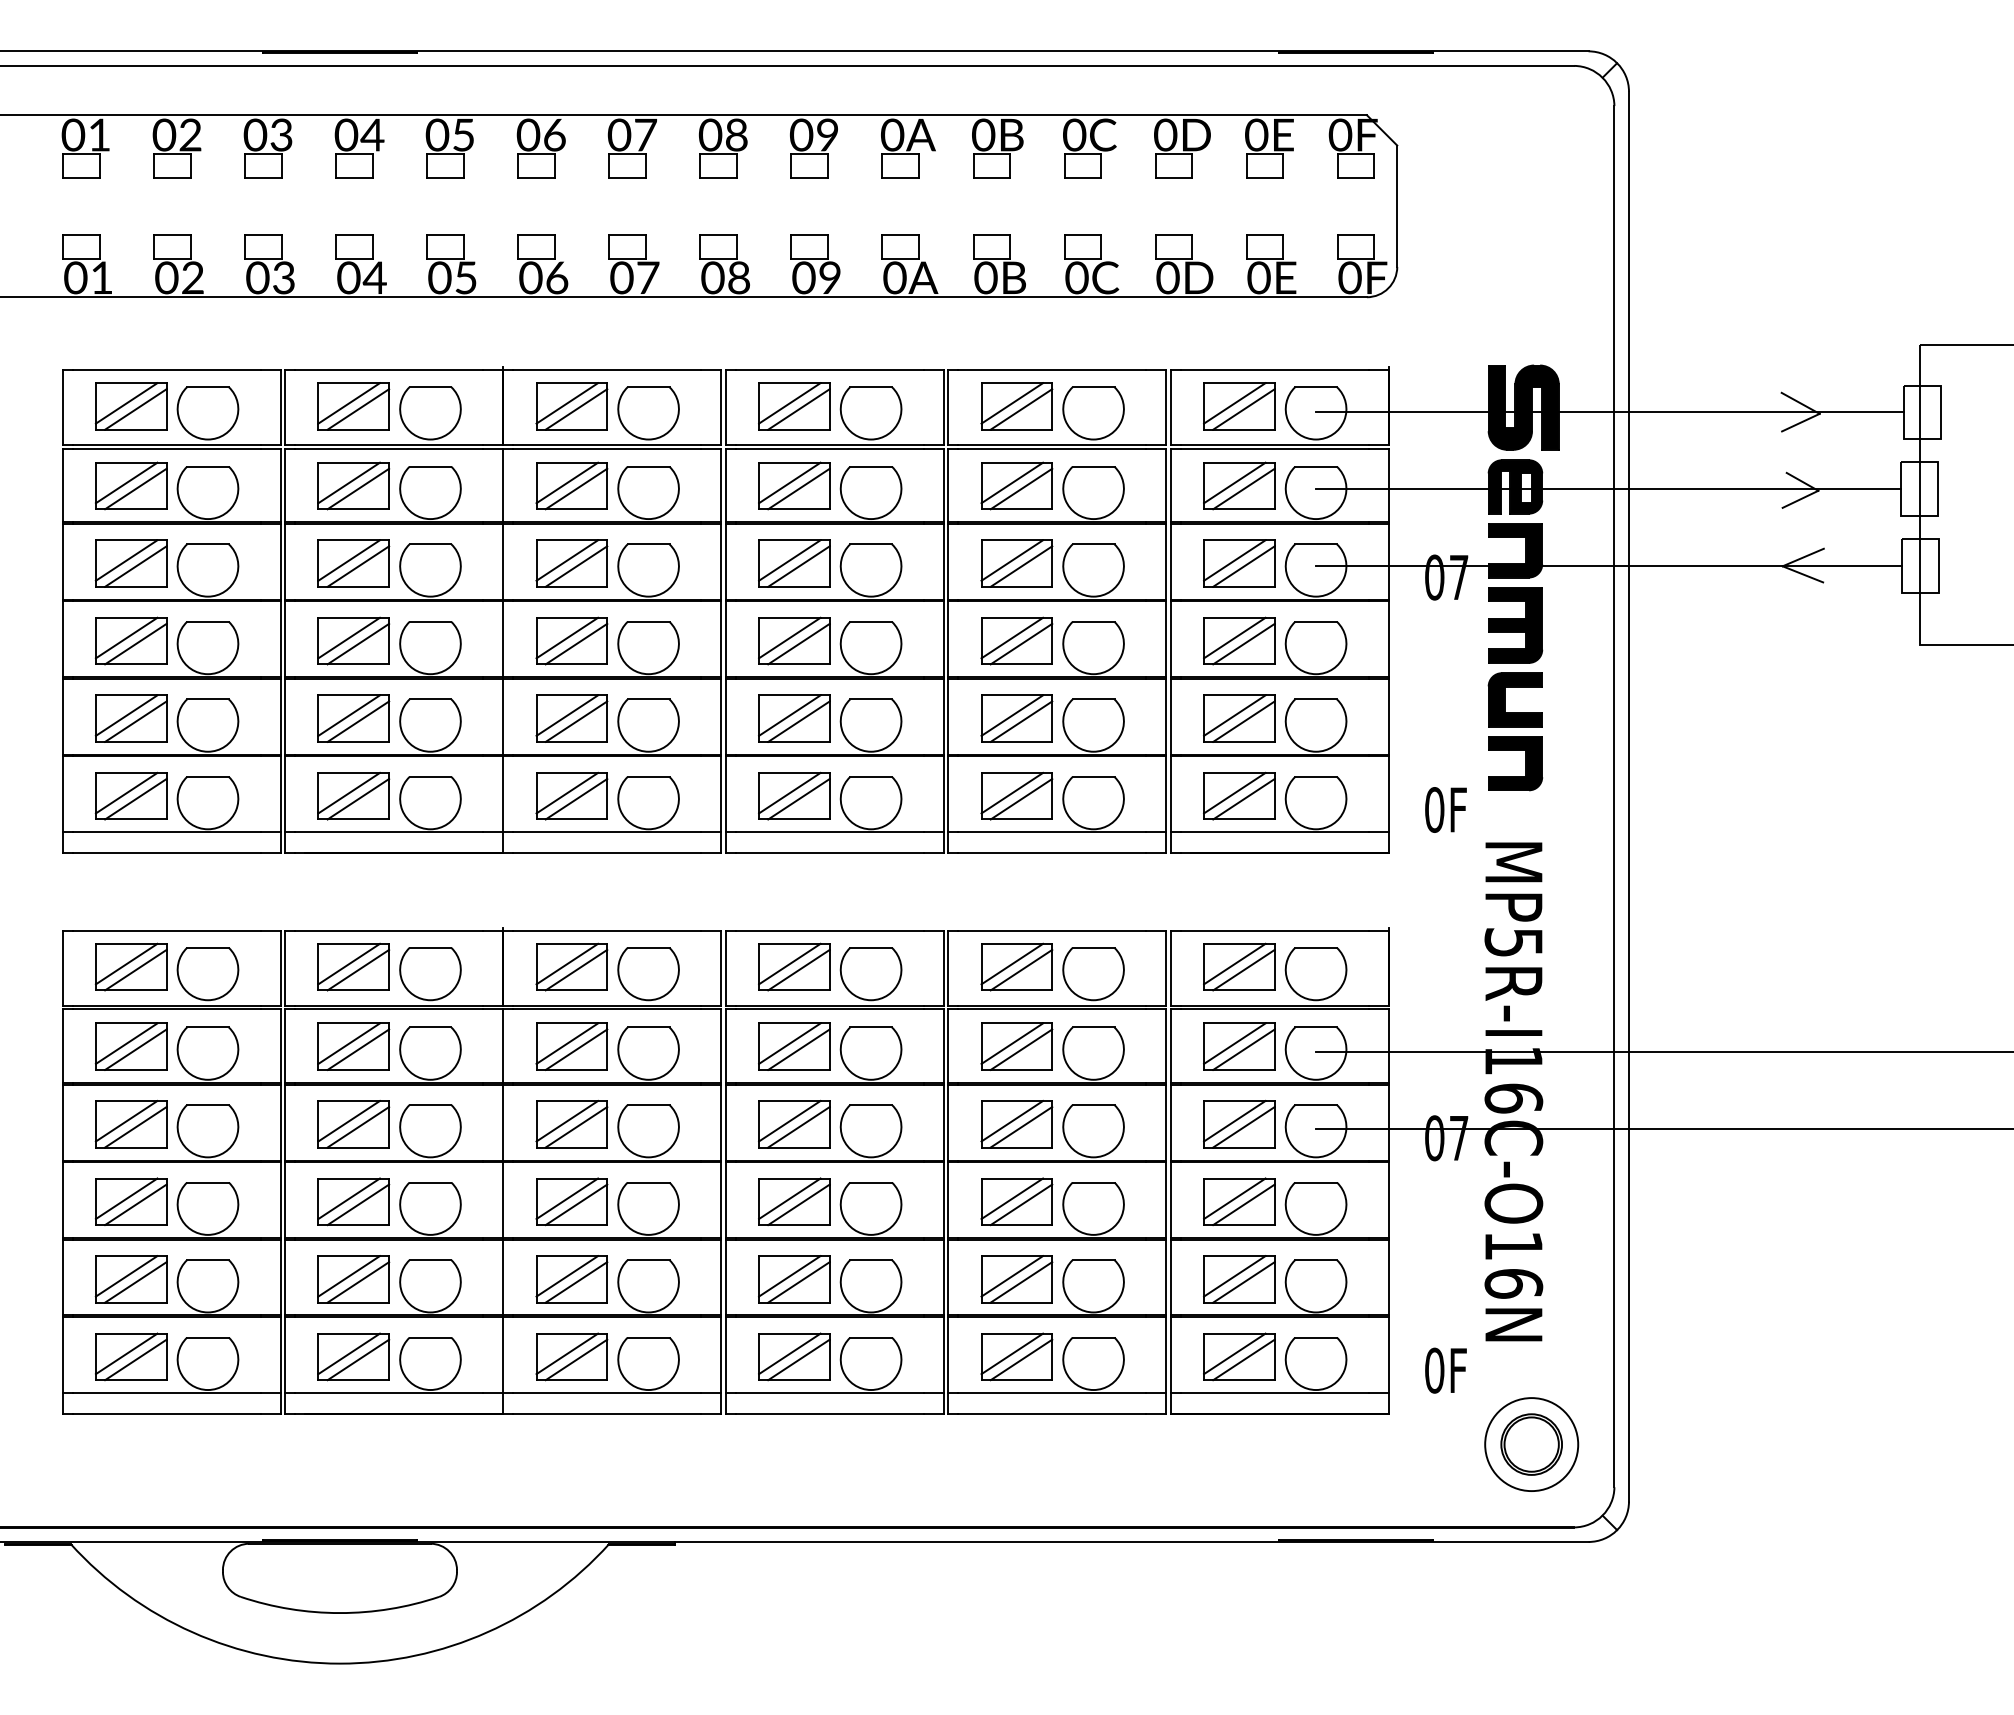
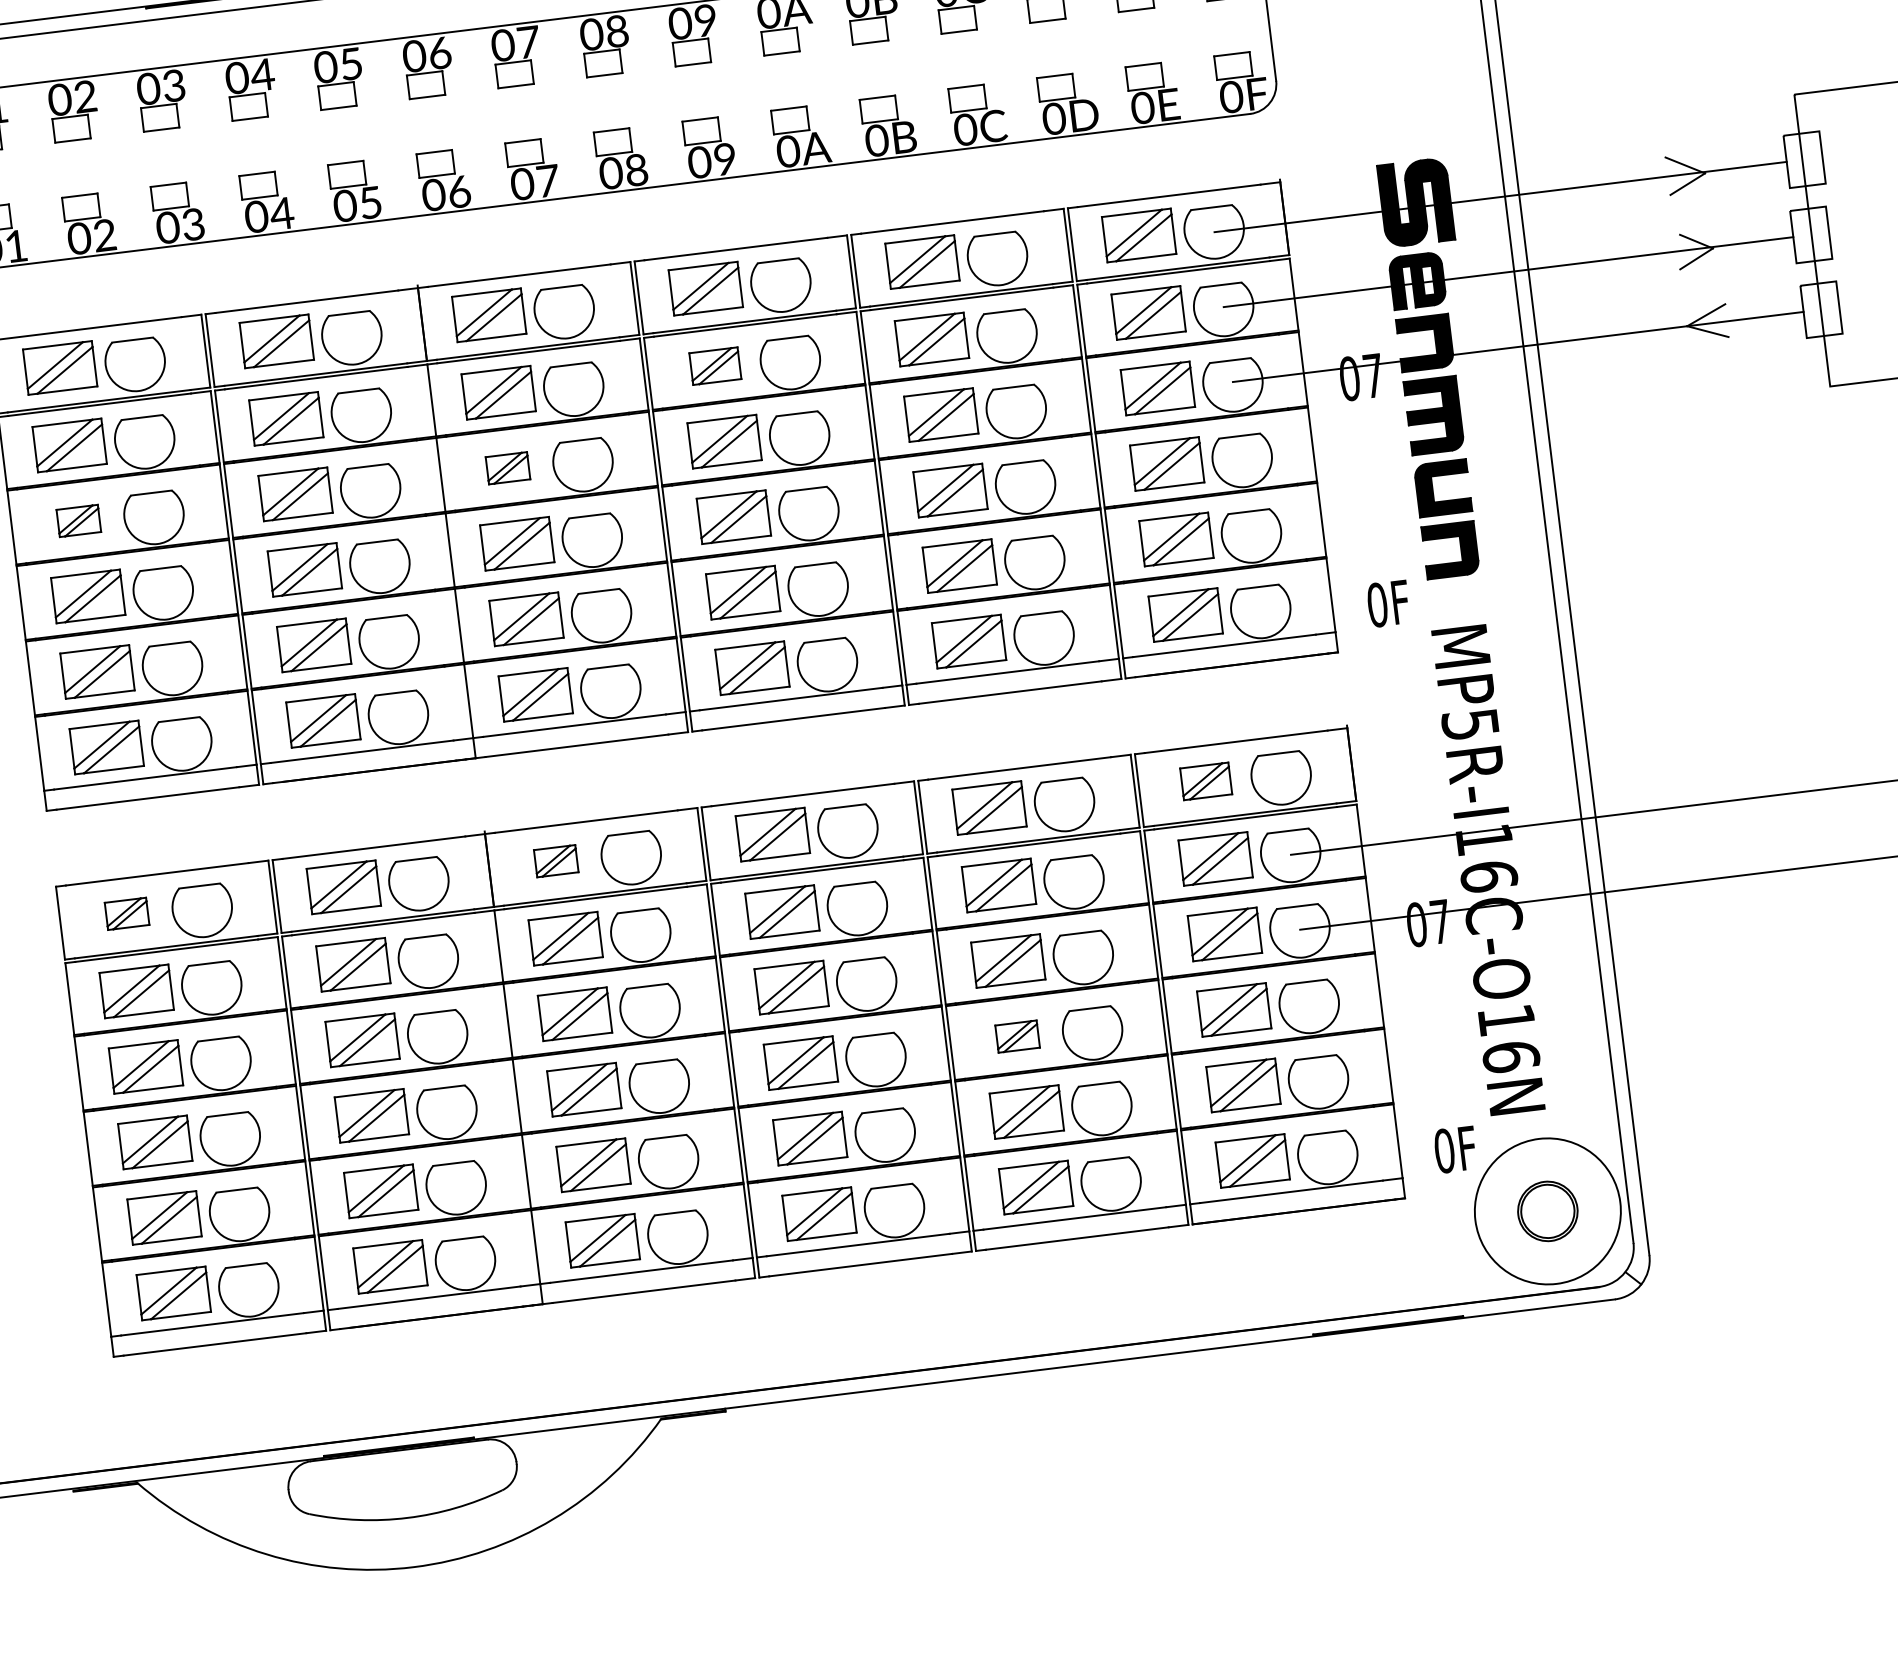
part: (794, 485) -> (715, 365), size x0.7
part: (130, 563) -> (78, 521), size x0.6
part: (571, 563) -> (507, 468), size x0.6
part: (130, 966) -> (126, 913), size x0.6
part: (571, 966) -> (555, 860), size x0.6
part: (1239, 966) -> (1206, 780), size x0.7
part: (1016, 1201) -> (1017, 1036), size x0.6
circle: (1531, 1444) -> (1547, 1211), size x1.6

